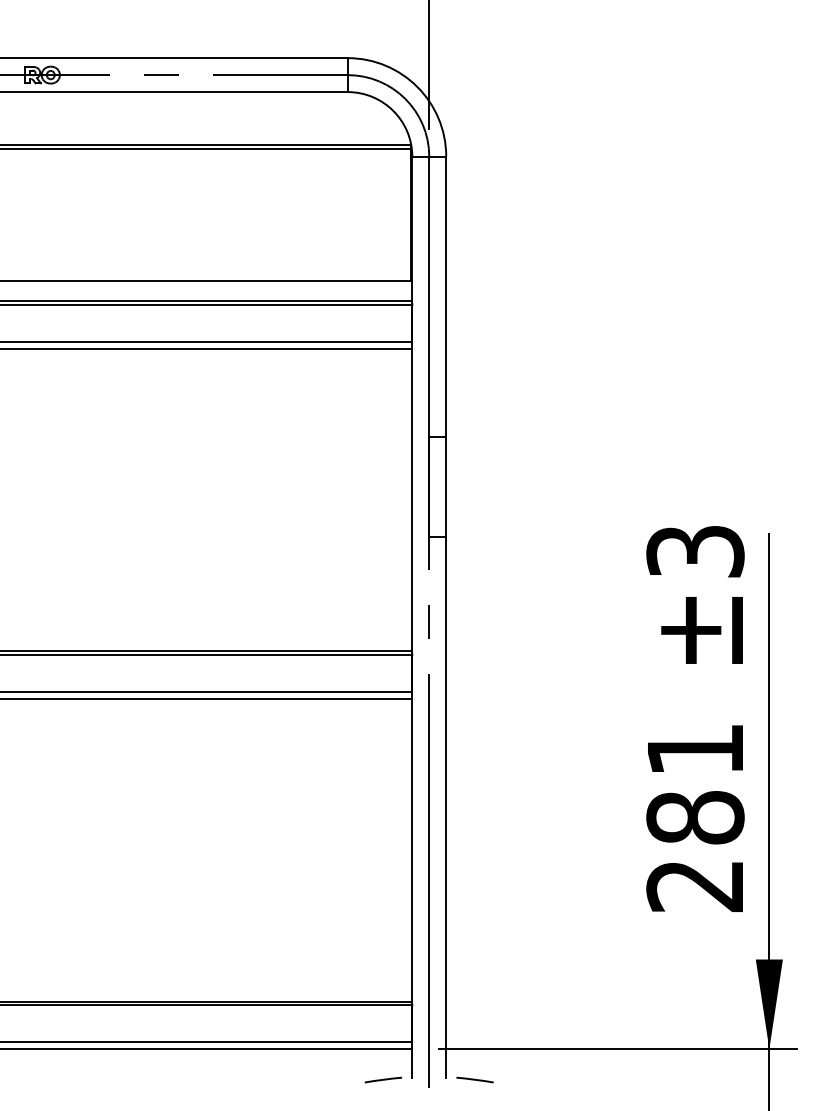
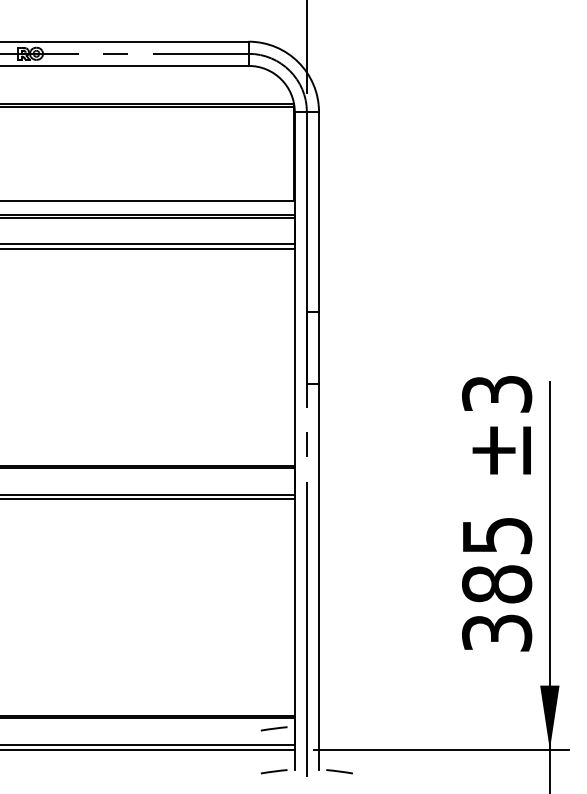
text: (695, 818) -> (497, 584), 281 -> 385
line: (382, 1019) -> (273, 728), added

